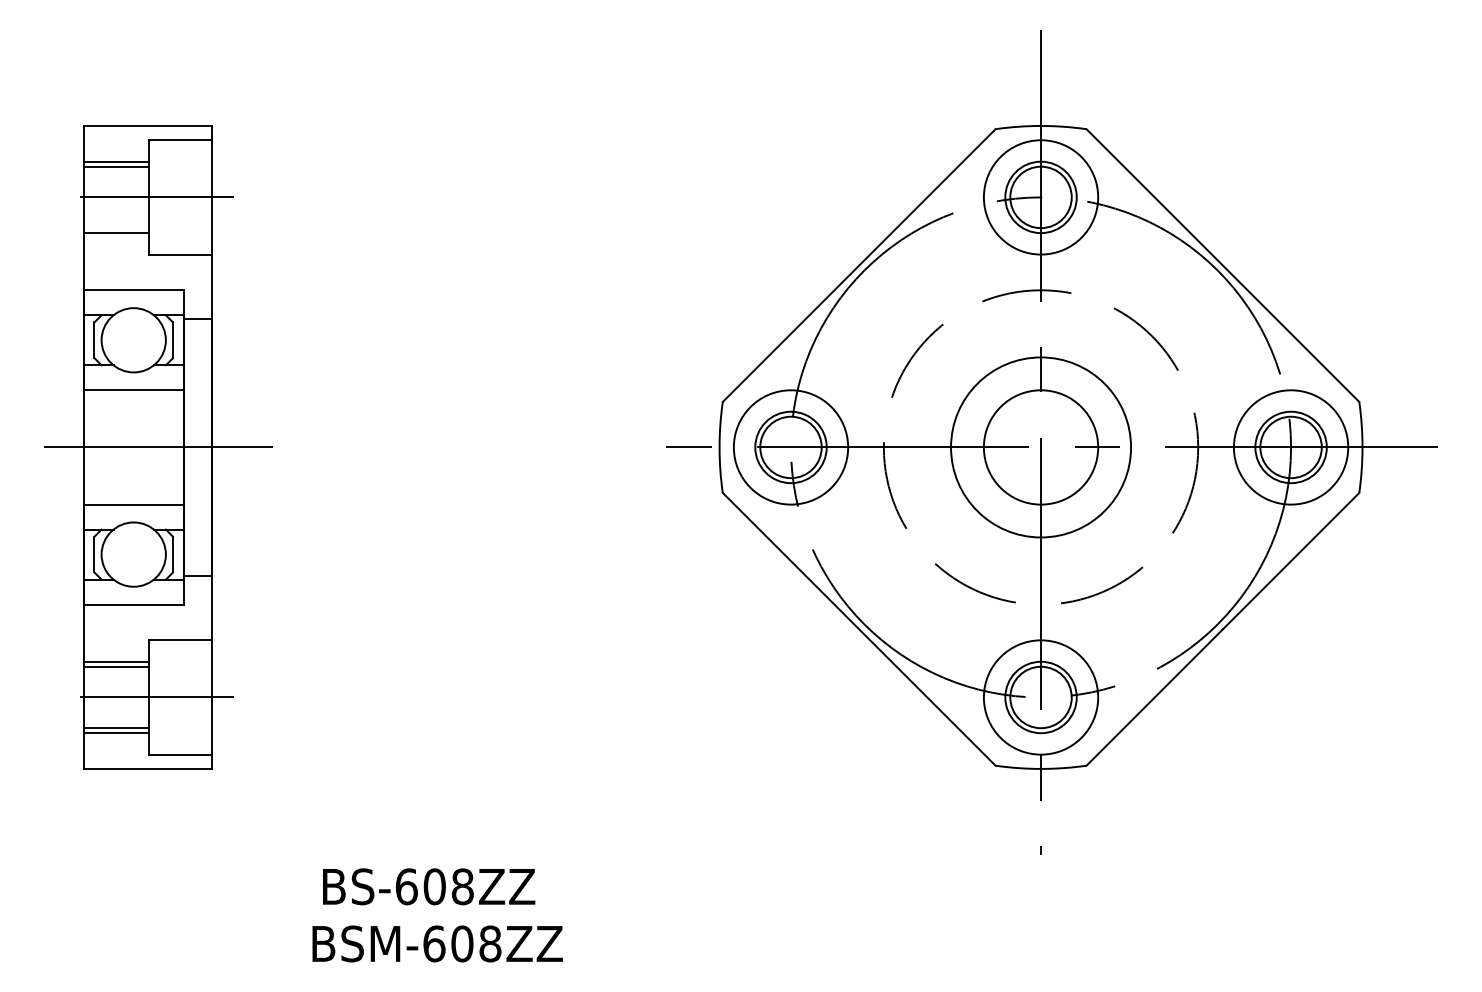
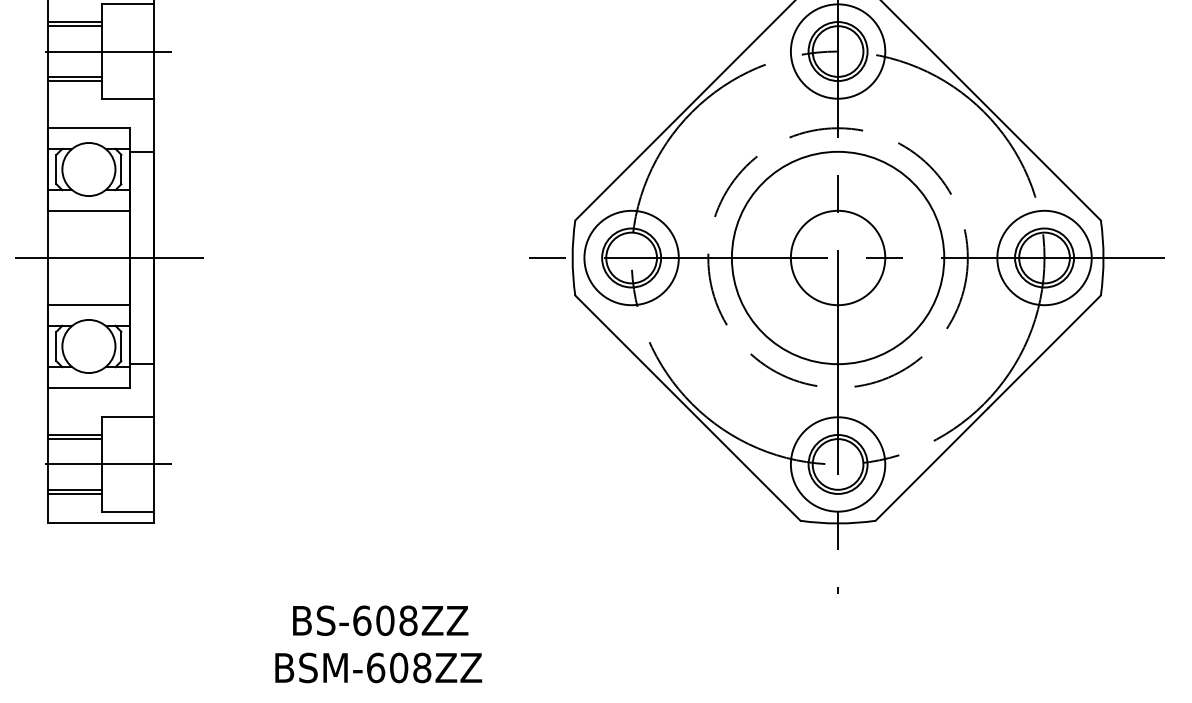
line: (116, 228) -> (74, 77), added
circle: (1040, 447) -> (837, 258), size x1.43
text: (429, 886) -> (381, 620), moved
text: (437, 943) -> (378, 667), moved

